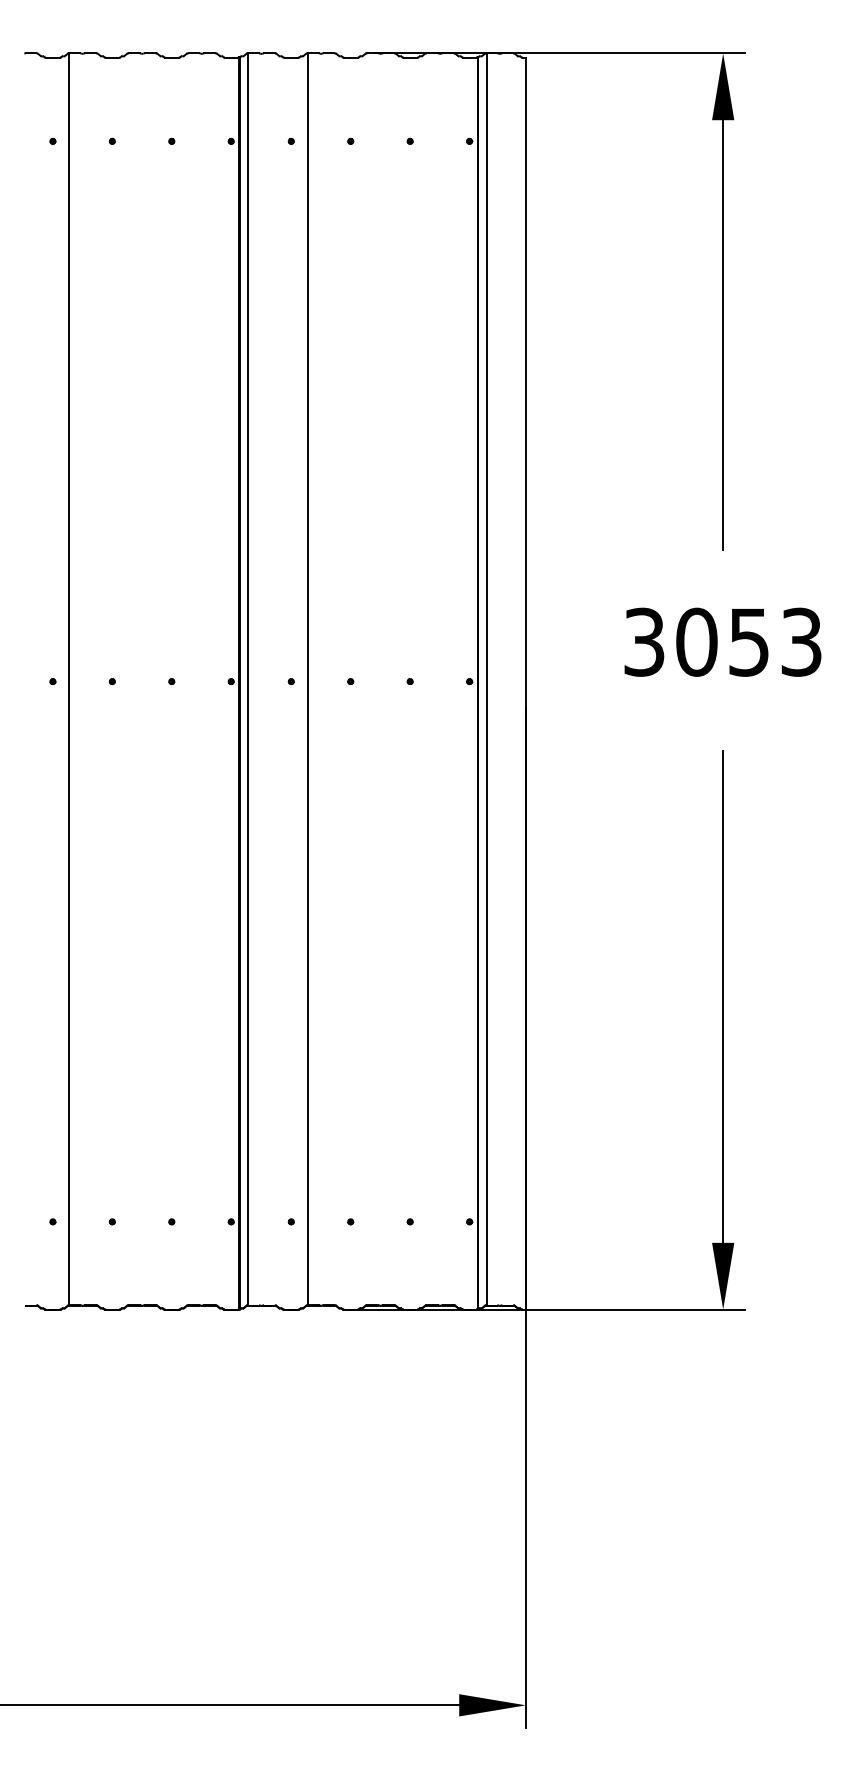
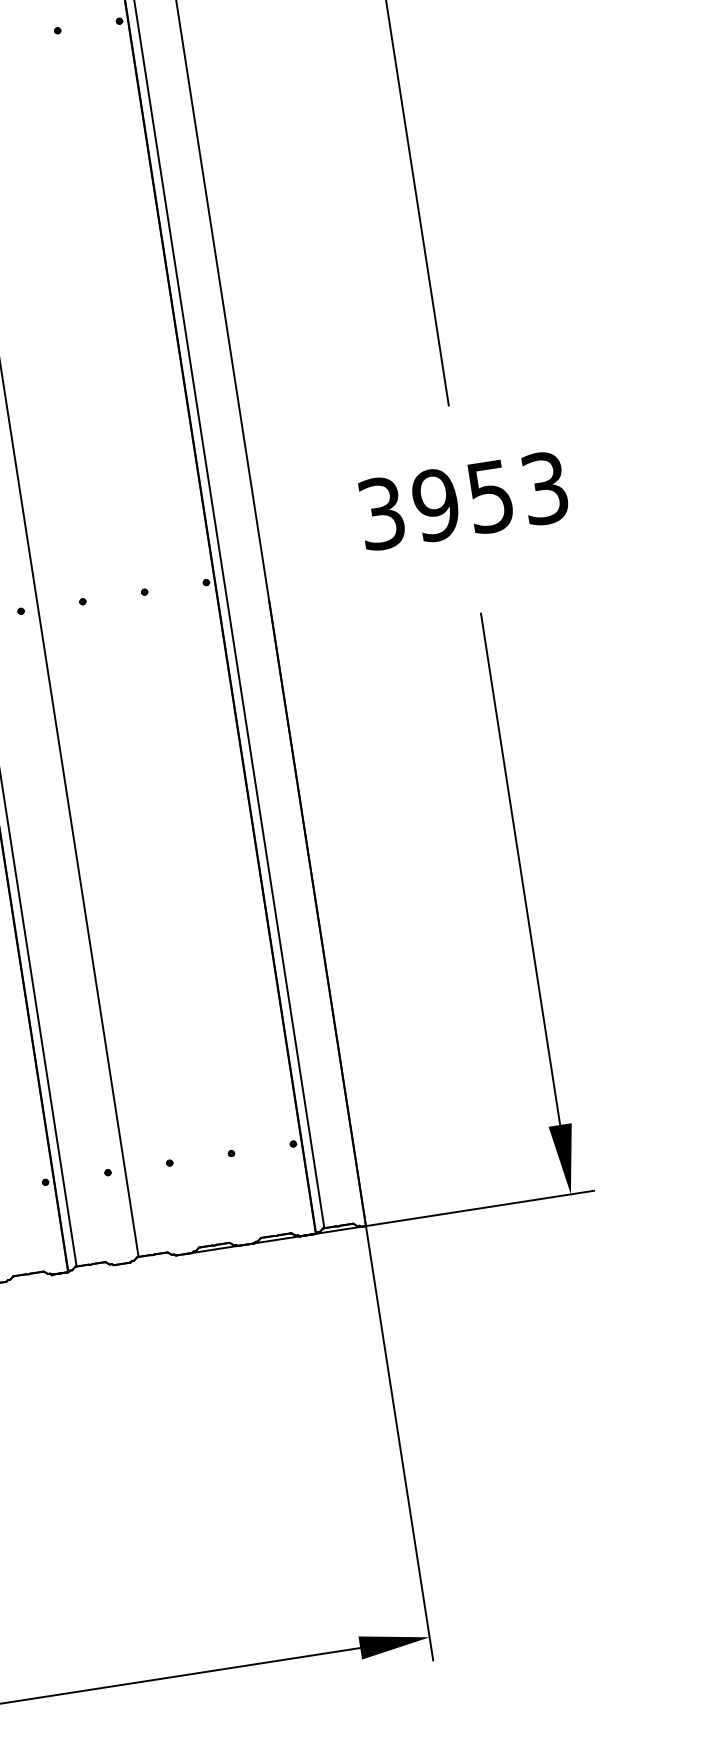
text: (696, 641) -> (435, 504), 3053 -> 3953

